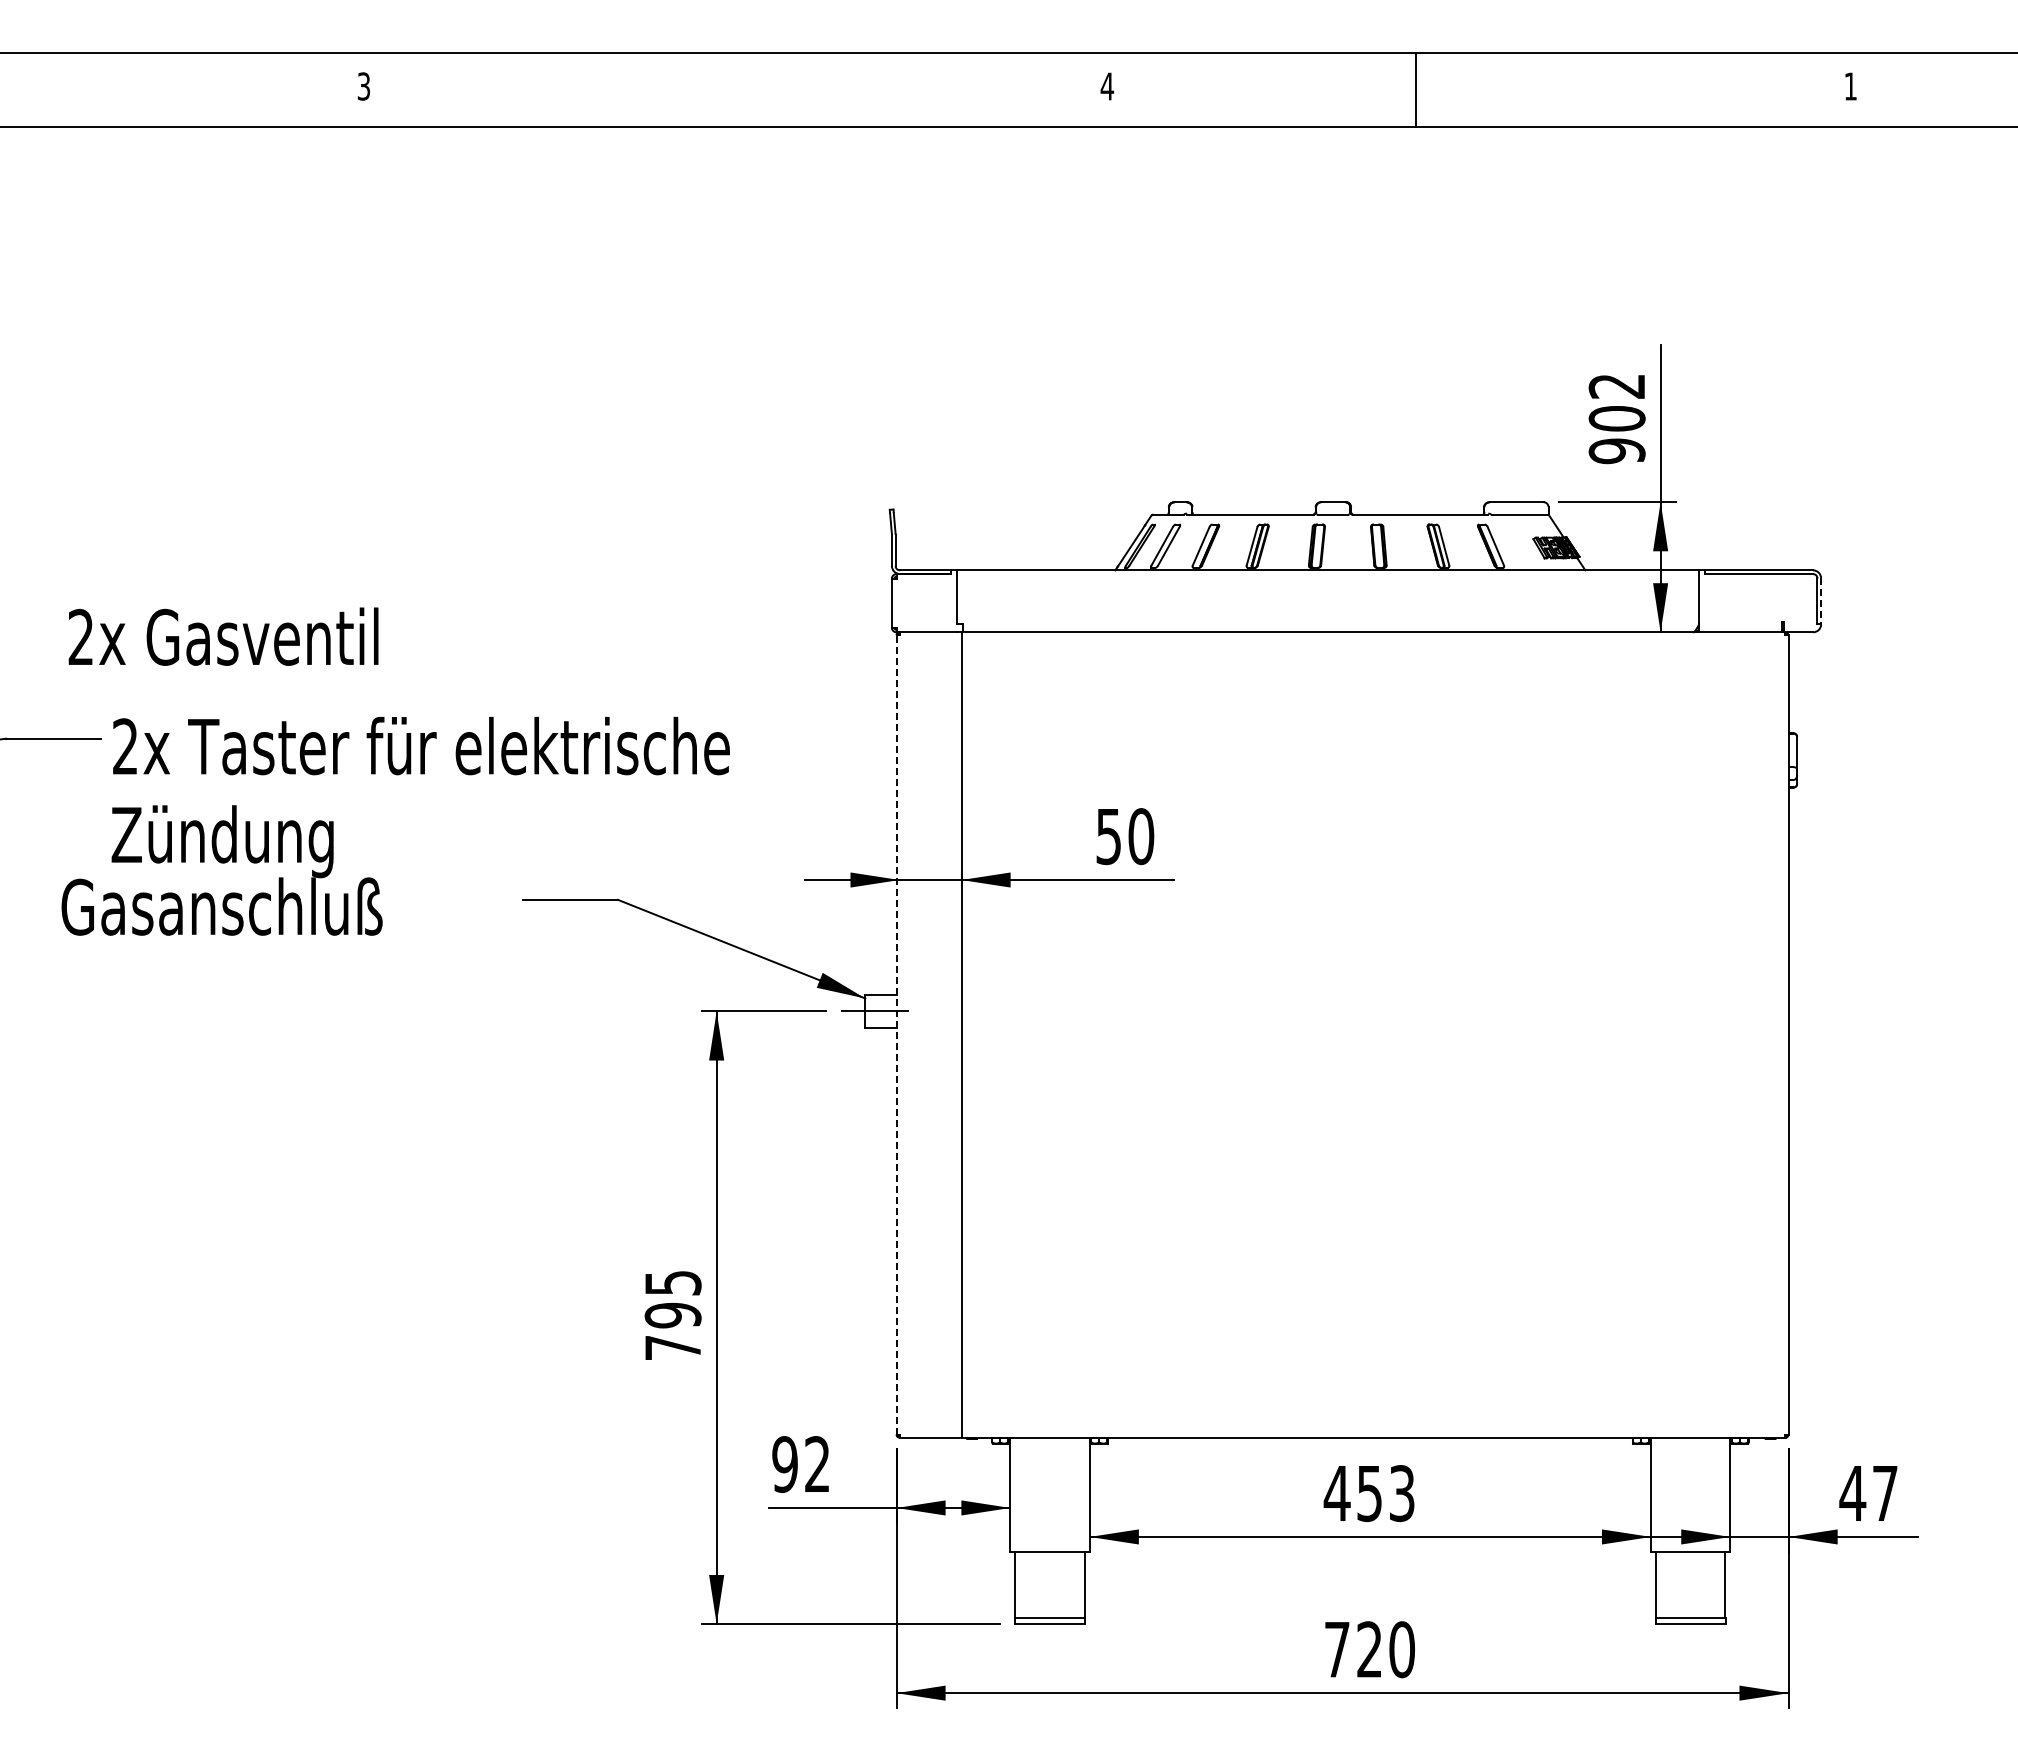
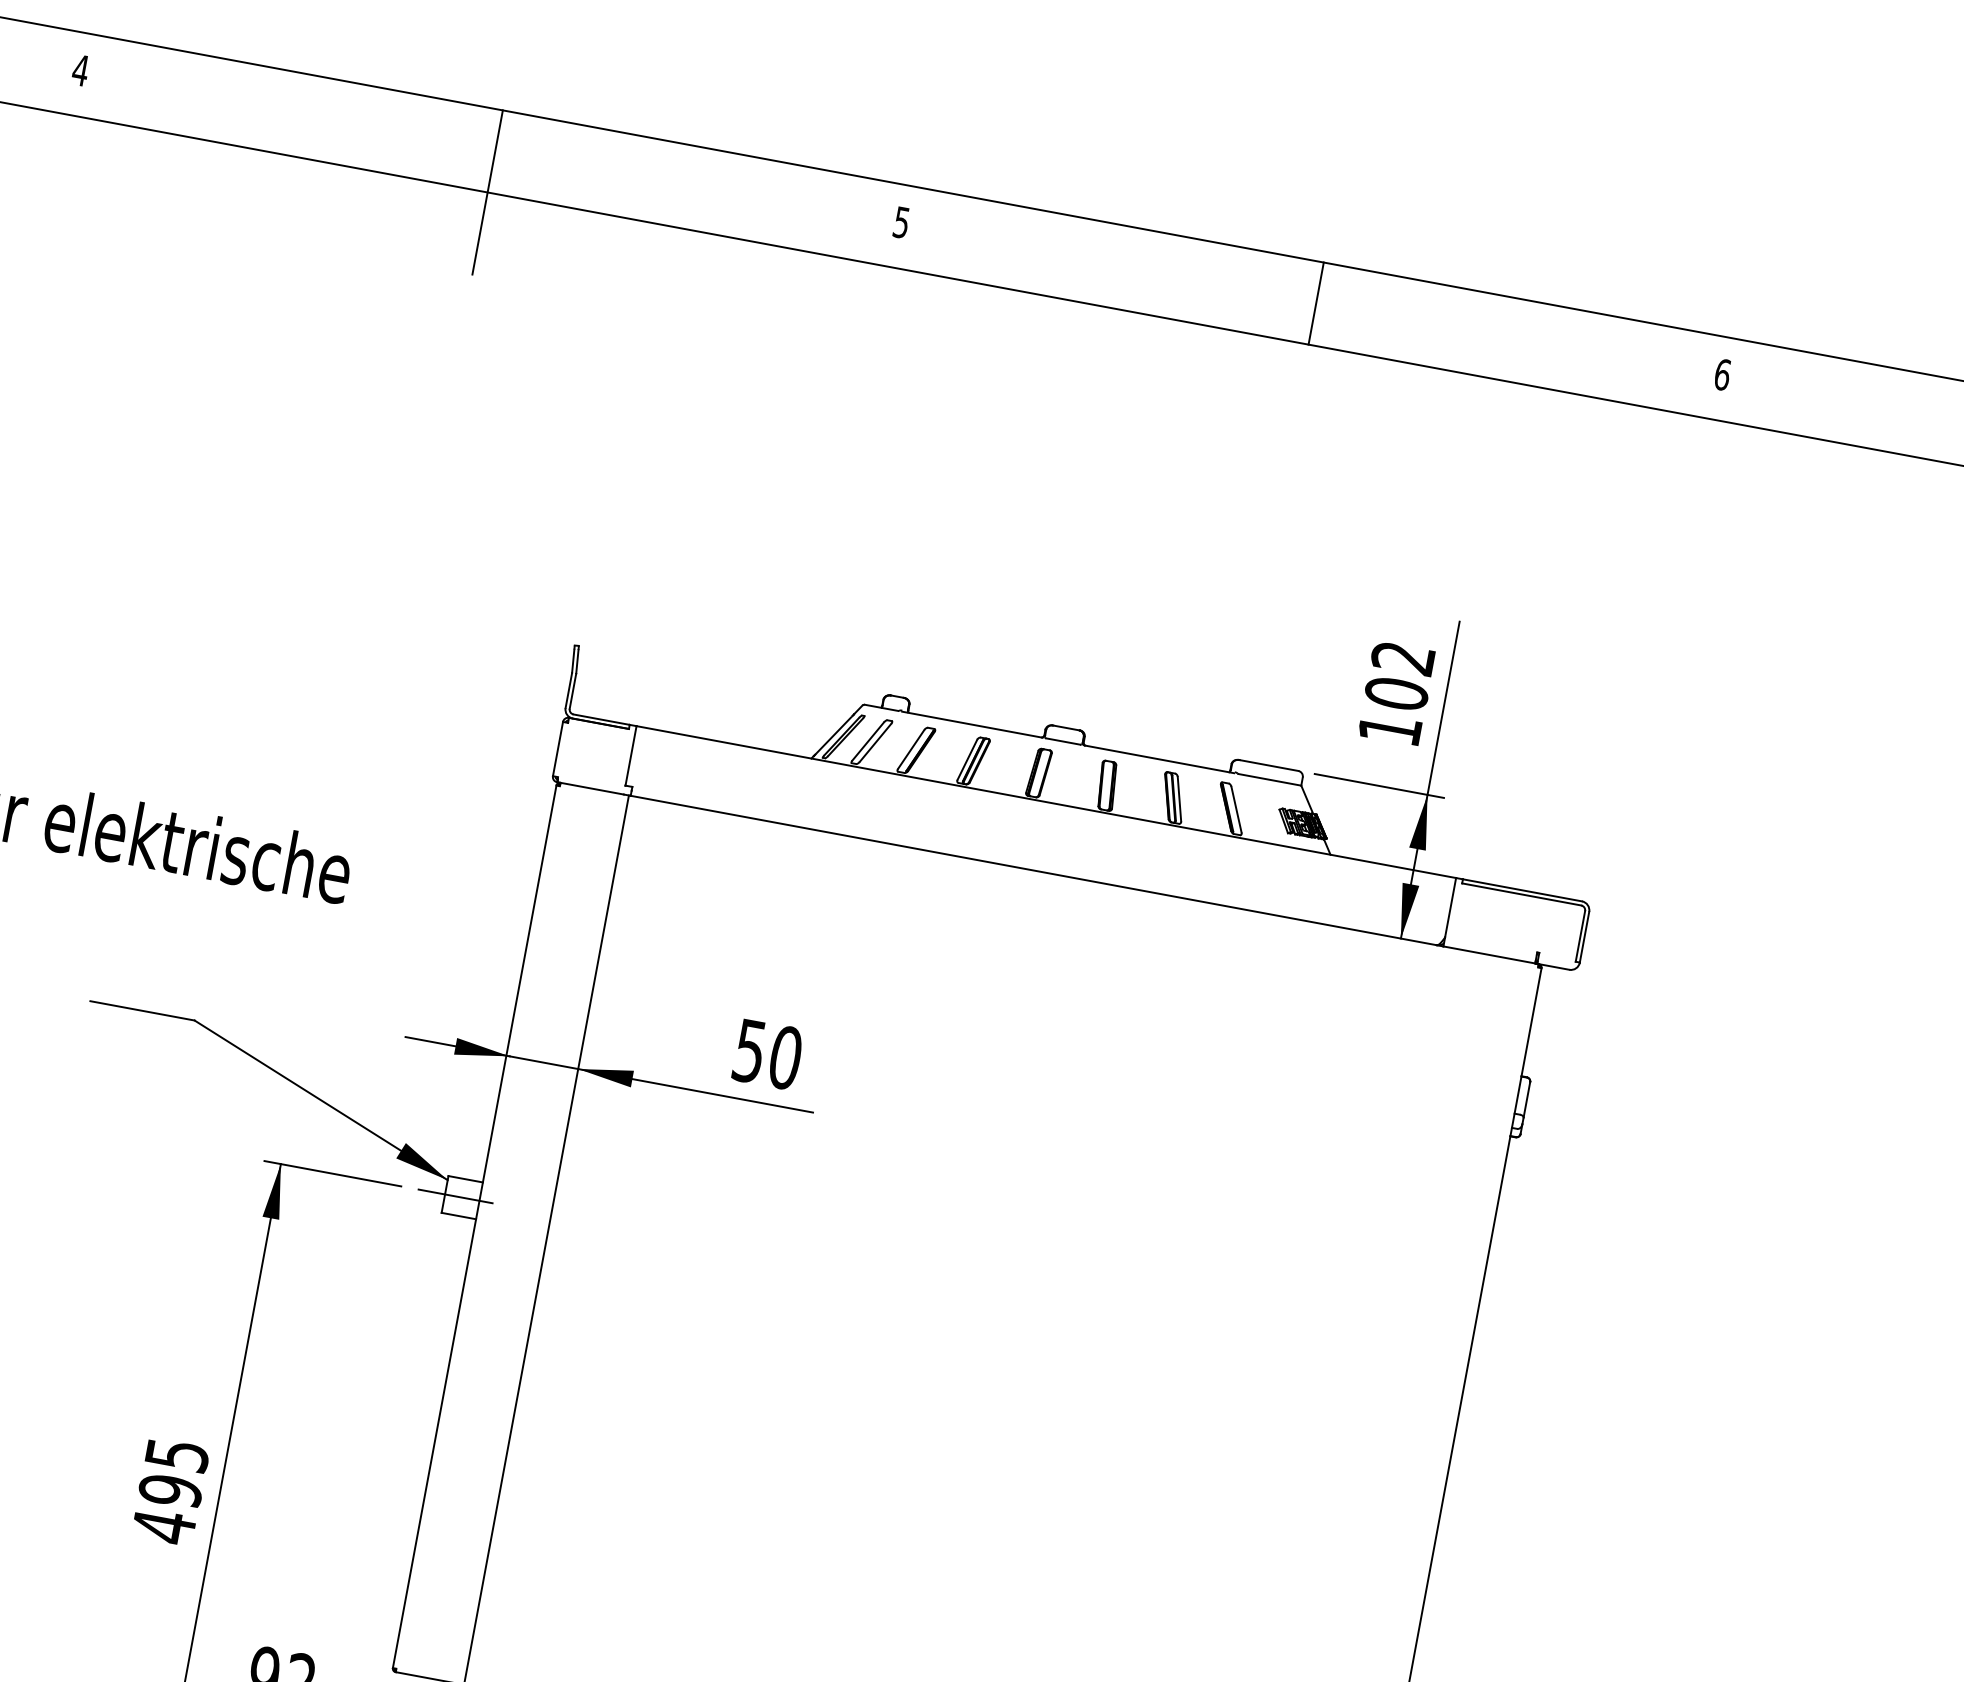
text: (363, 86) -> (80, 70), 3 -> 4
text: (1107, 86) -> (901, 222), 4 -> 5
text: (1850, 86) -> (1722, 374), 1 -> 6
line: (1416, 89) -> (1316, 302), moved
line: (740, 126) -> (488, 191), added
text: (1616, 451) -> (1389, 729), 902 -> 102
line: (1821, 601) -> (1584, 937), dashed -> solid
line: (896, 1034) -> (474, 1226), dashed -> solid
text: (672, 1347) -> (163, 1526), 795 -> 495

